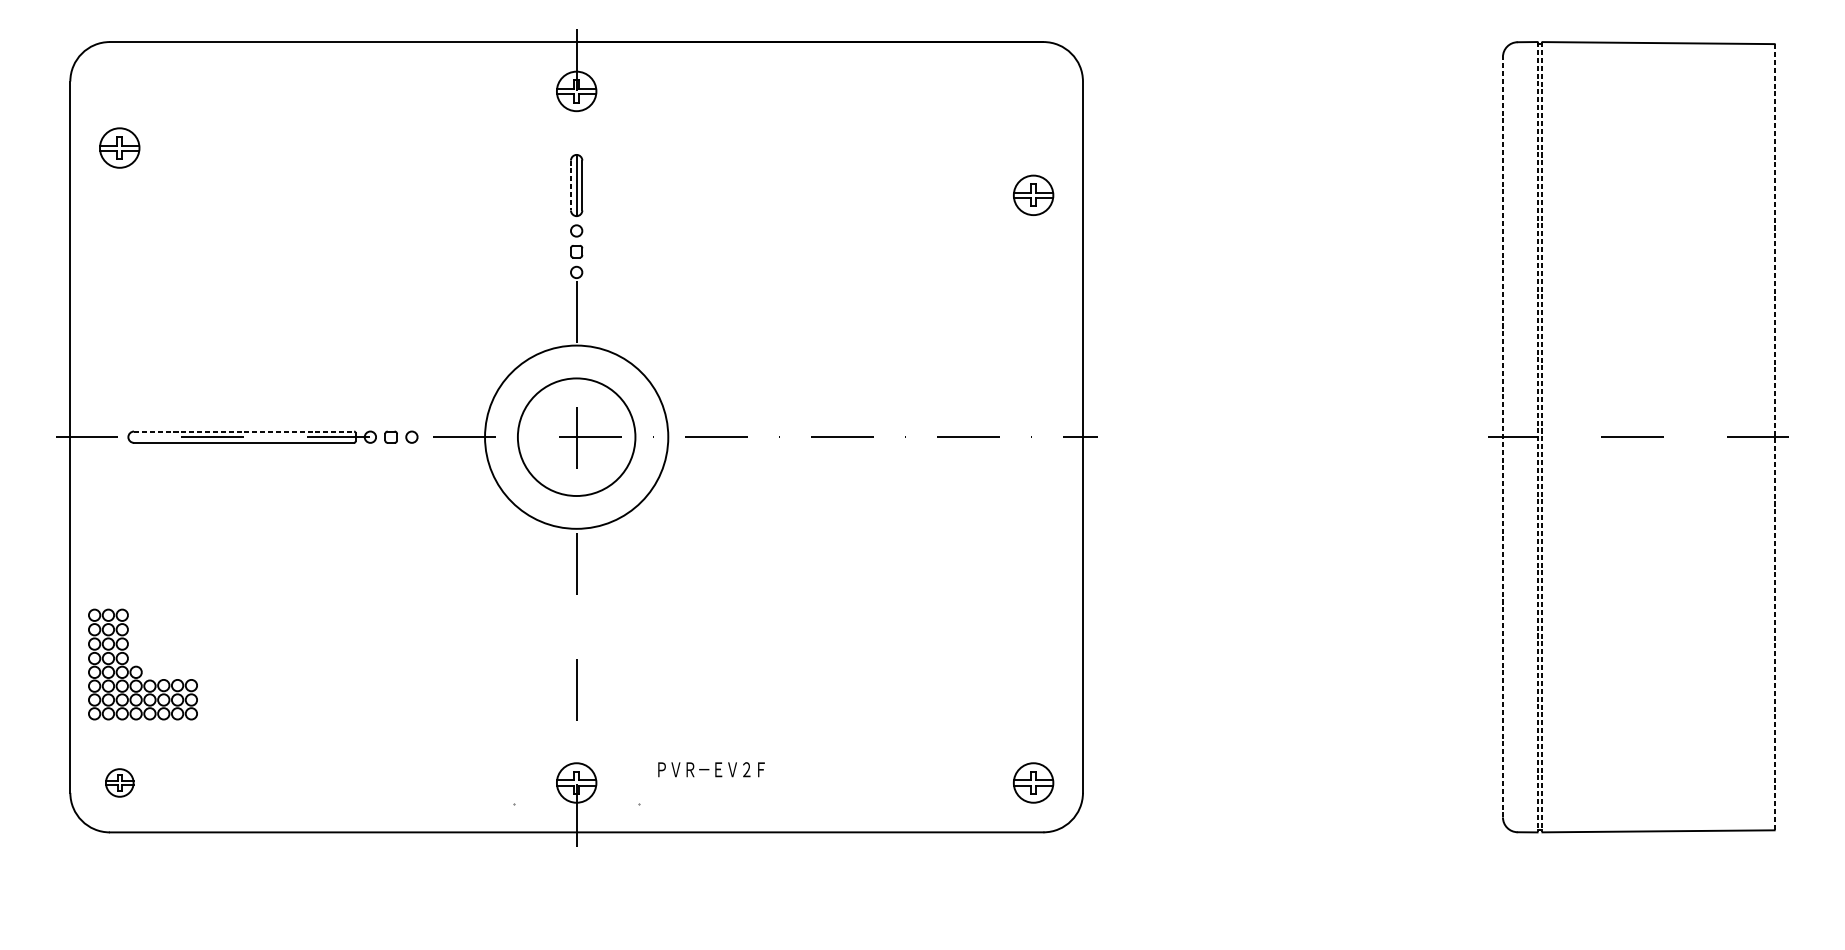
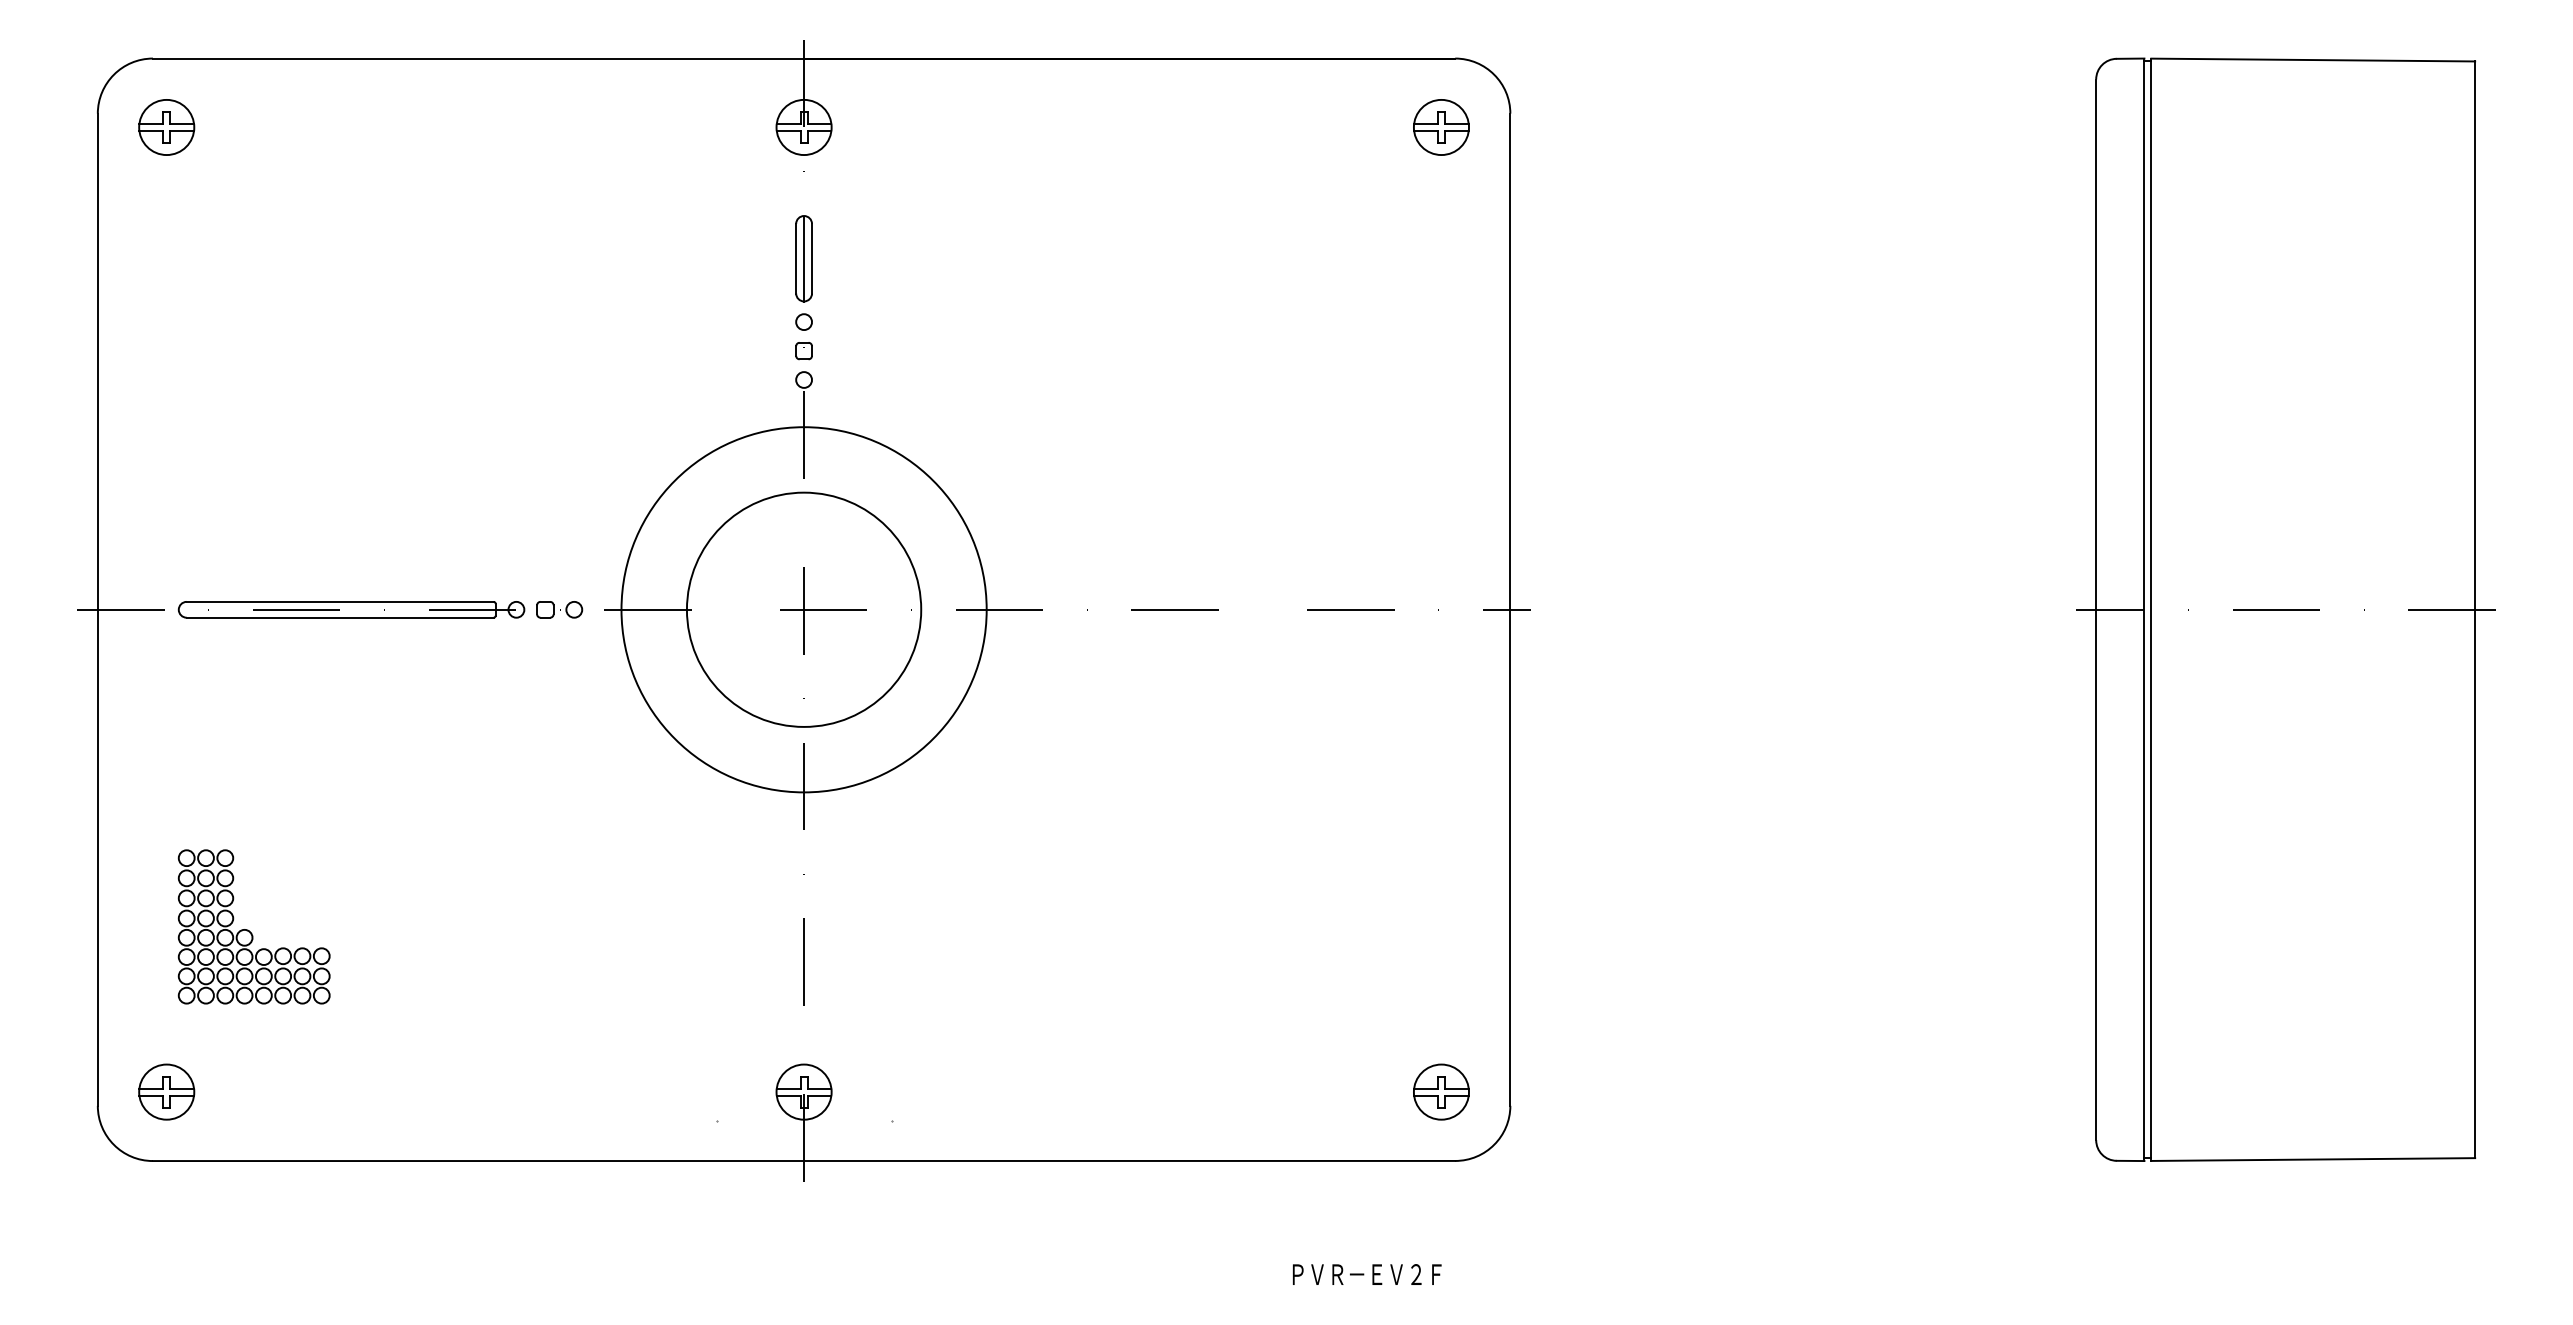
part: (119, 148) -> (166, 127), moved
line: (571, 185) -> (796, 258), dashed -> solid
part: (1033, 195) -> (1441, 127), moved
line: (244, 431) -> (340, 601), dashed -> solid
circle: (576, 437) -> (803, 609), size x1.43
circle: (576, 437) -> (803, 609), size x1.43
line: (1503, 437) -> (2096, 609), dashed -> solid
line: (1537, 437) -> (2144, 610), dashed -> solid
line: (1542, 437) -> (2151, 610), dashed -> solid
line: (1774, 437) -> (2475, 610), dashed -> solid
part: (142, 664) -> (253, 926), moved
text: (711, 769) -> (1367, 1274), moved
part: (119, 782) -> (166, 1091), size x1.43

